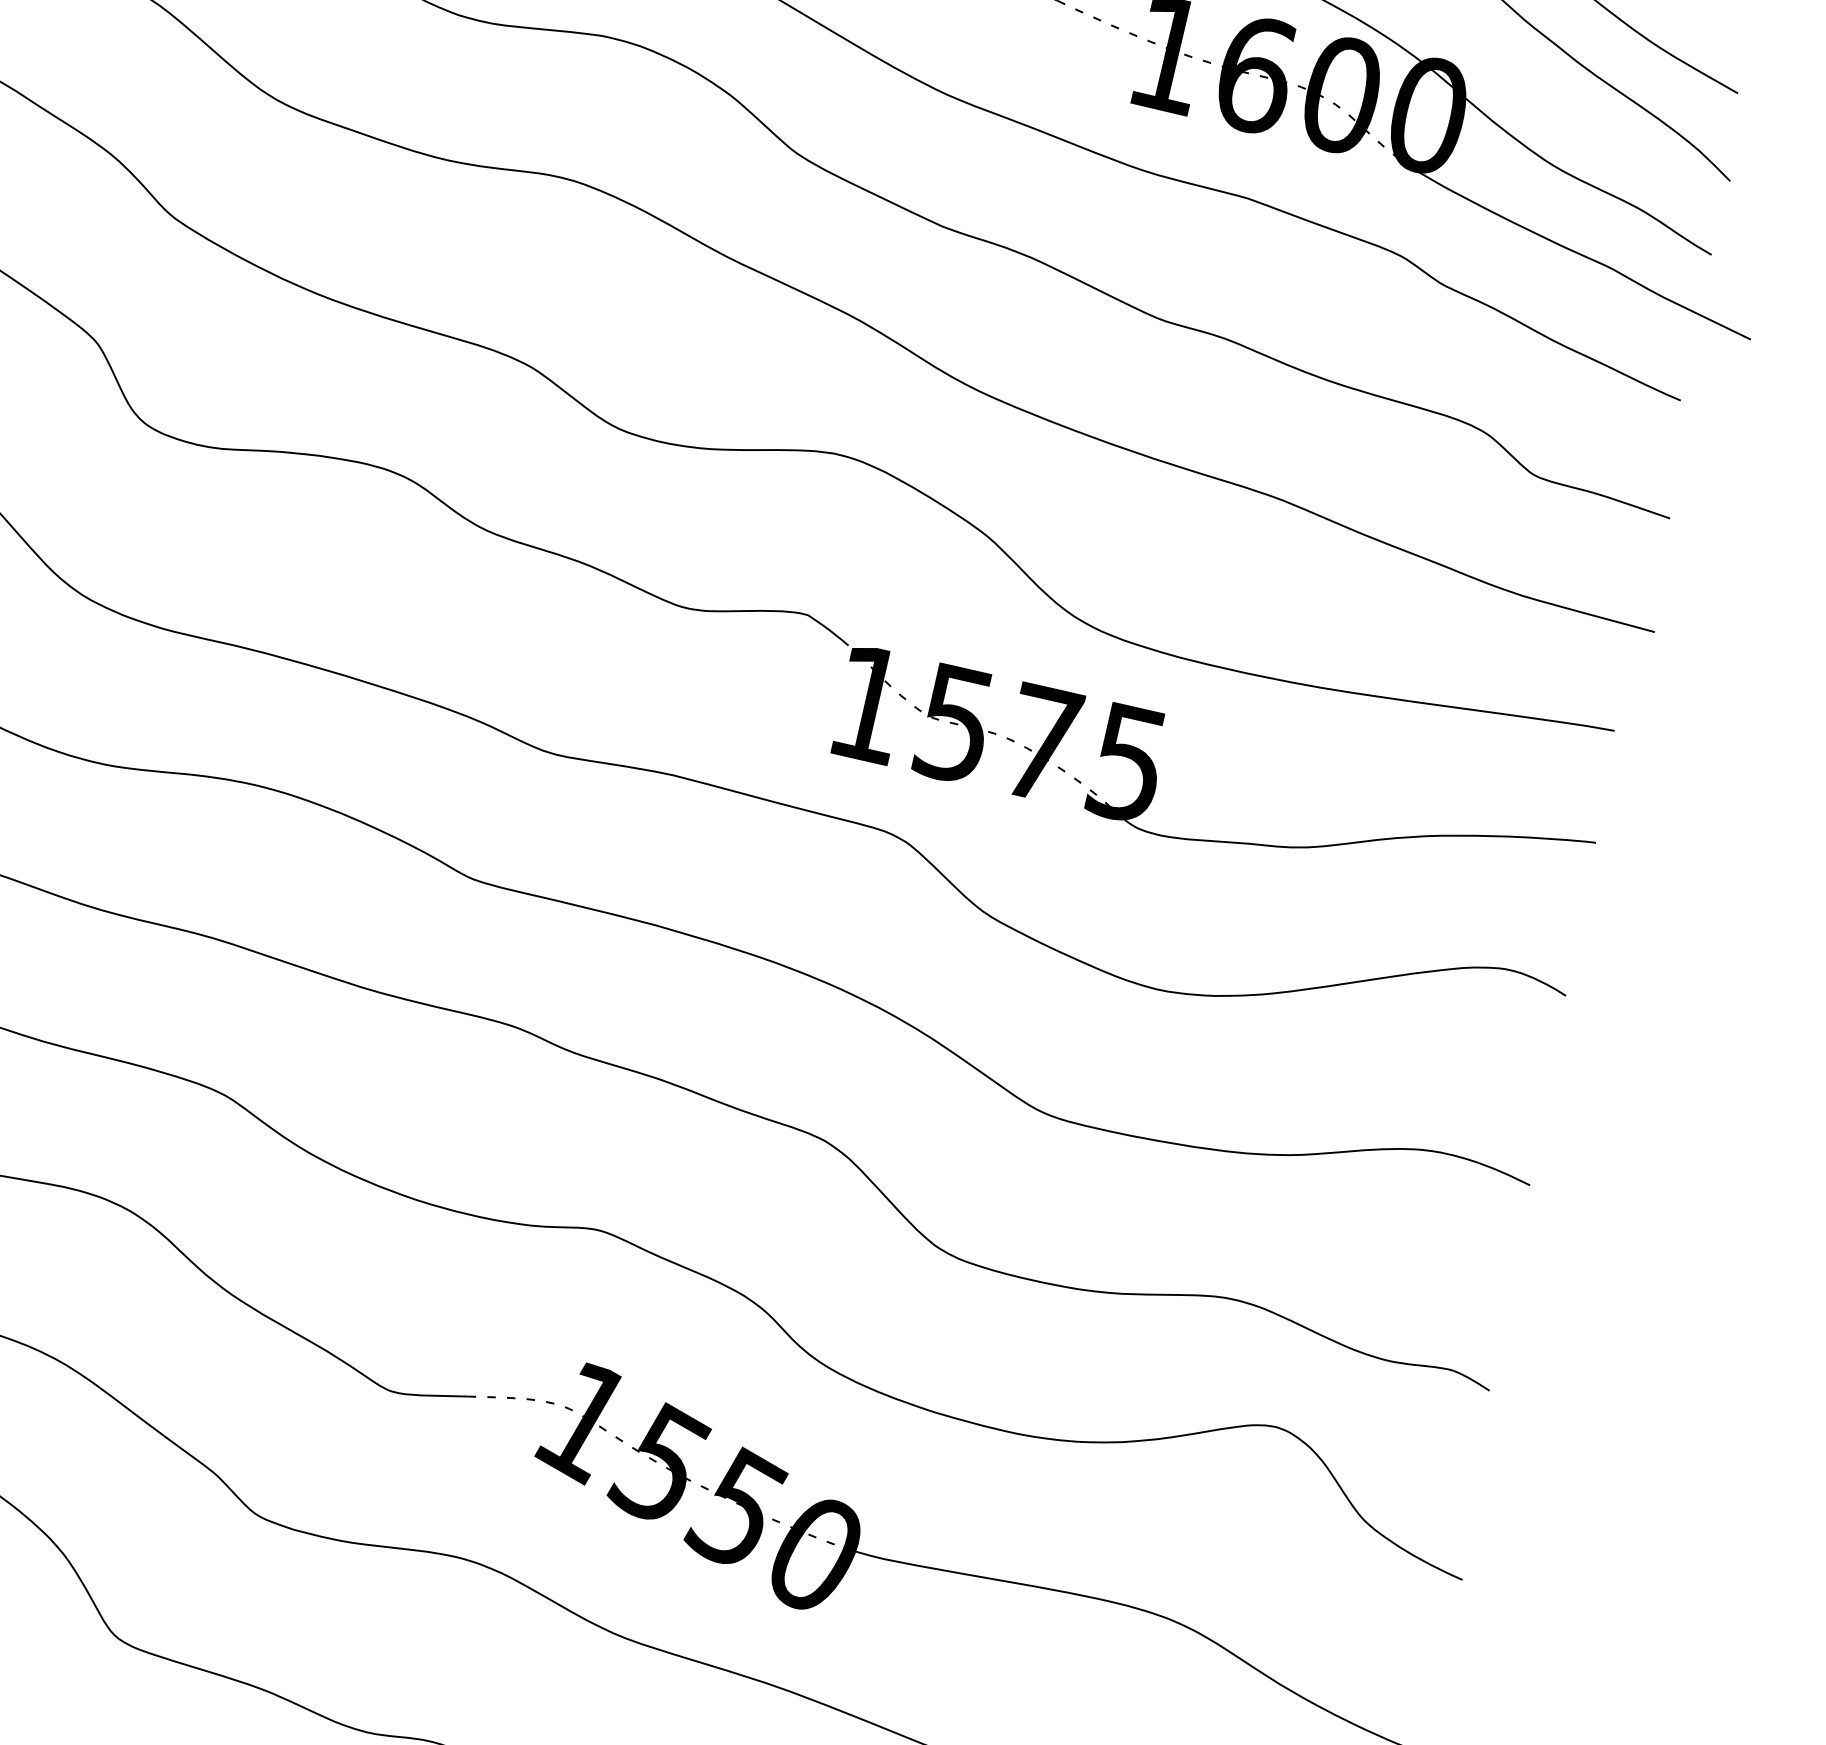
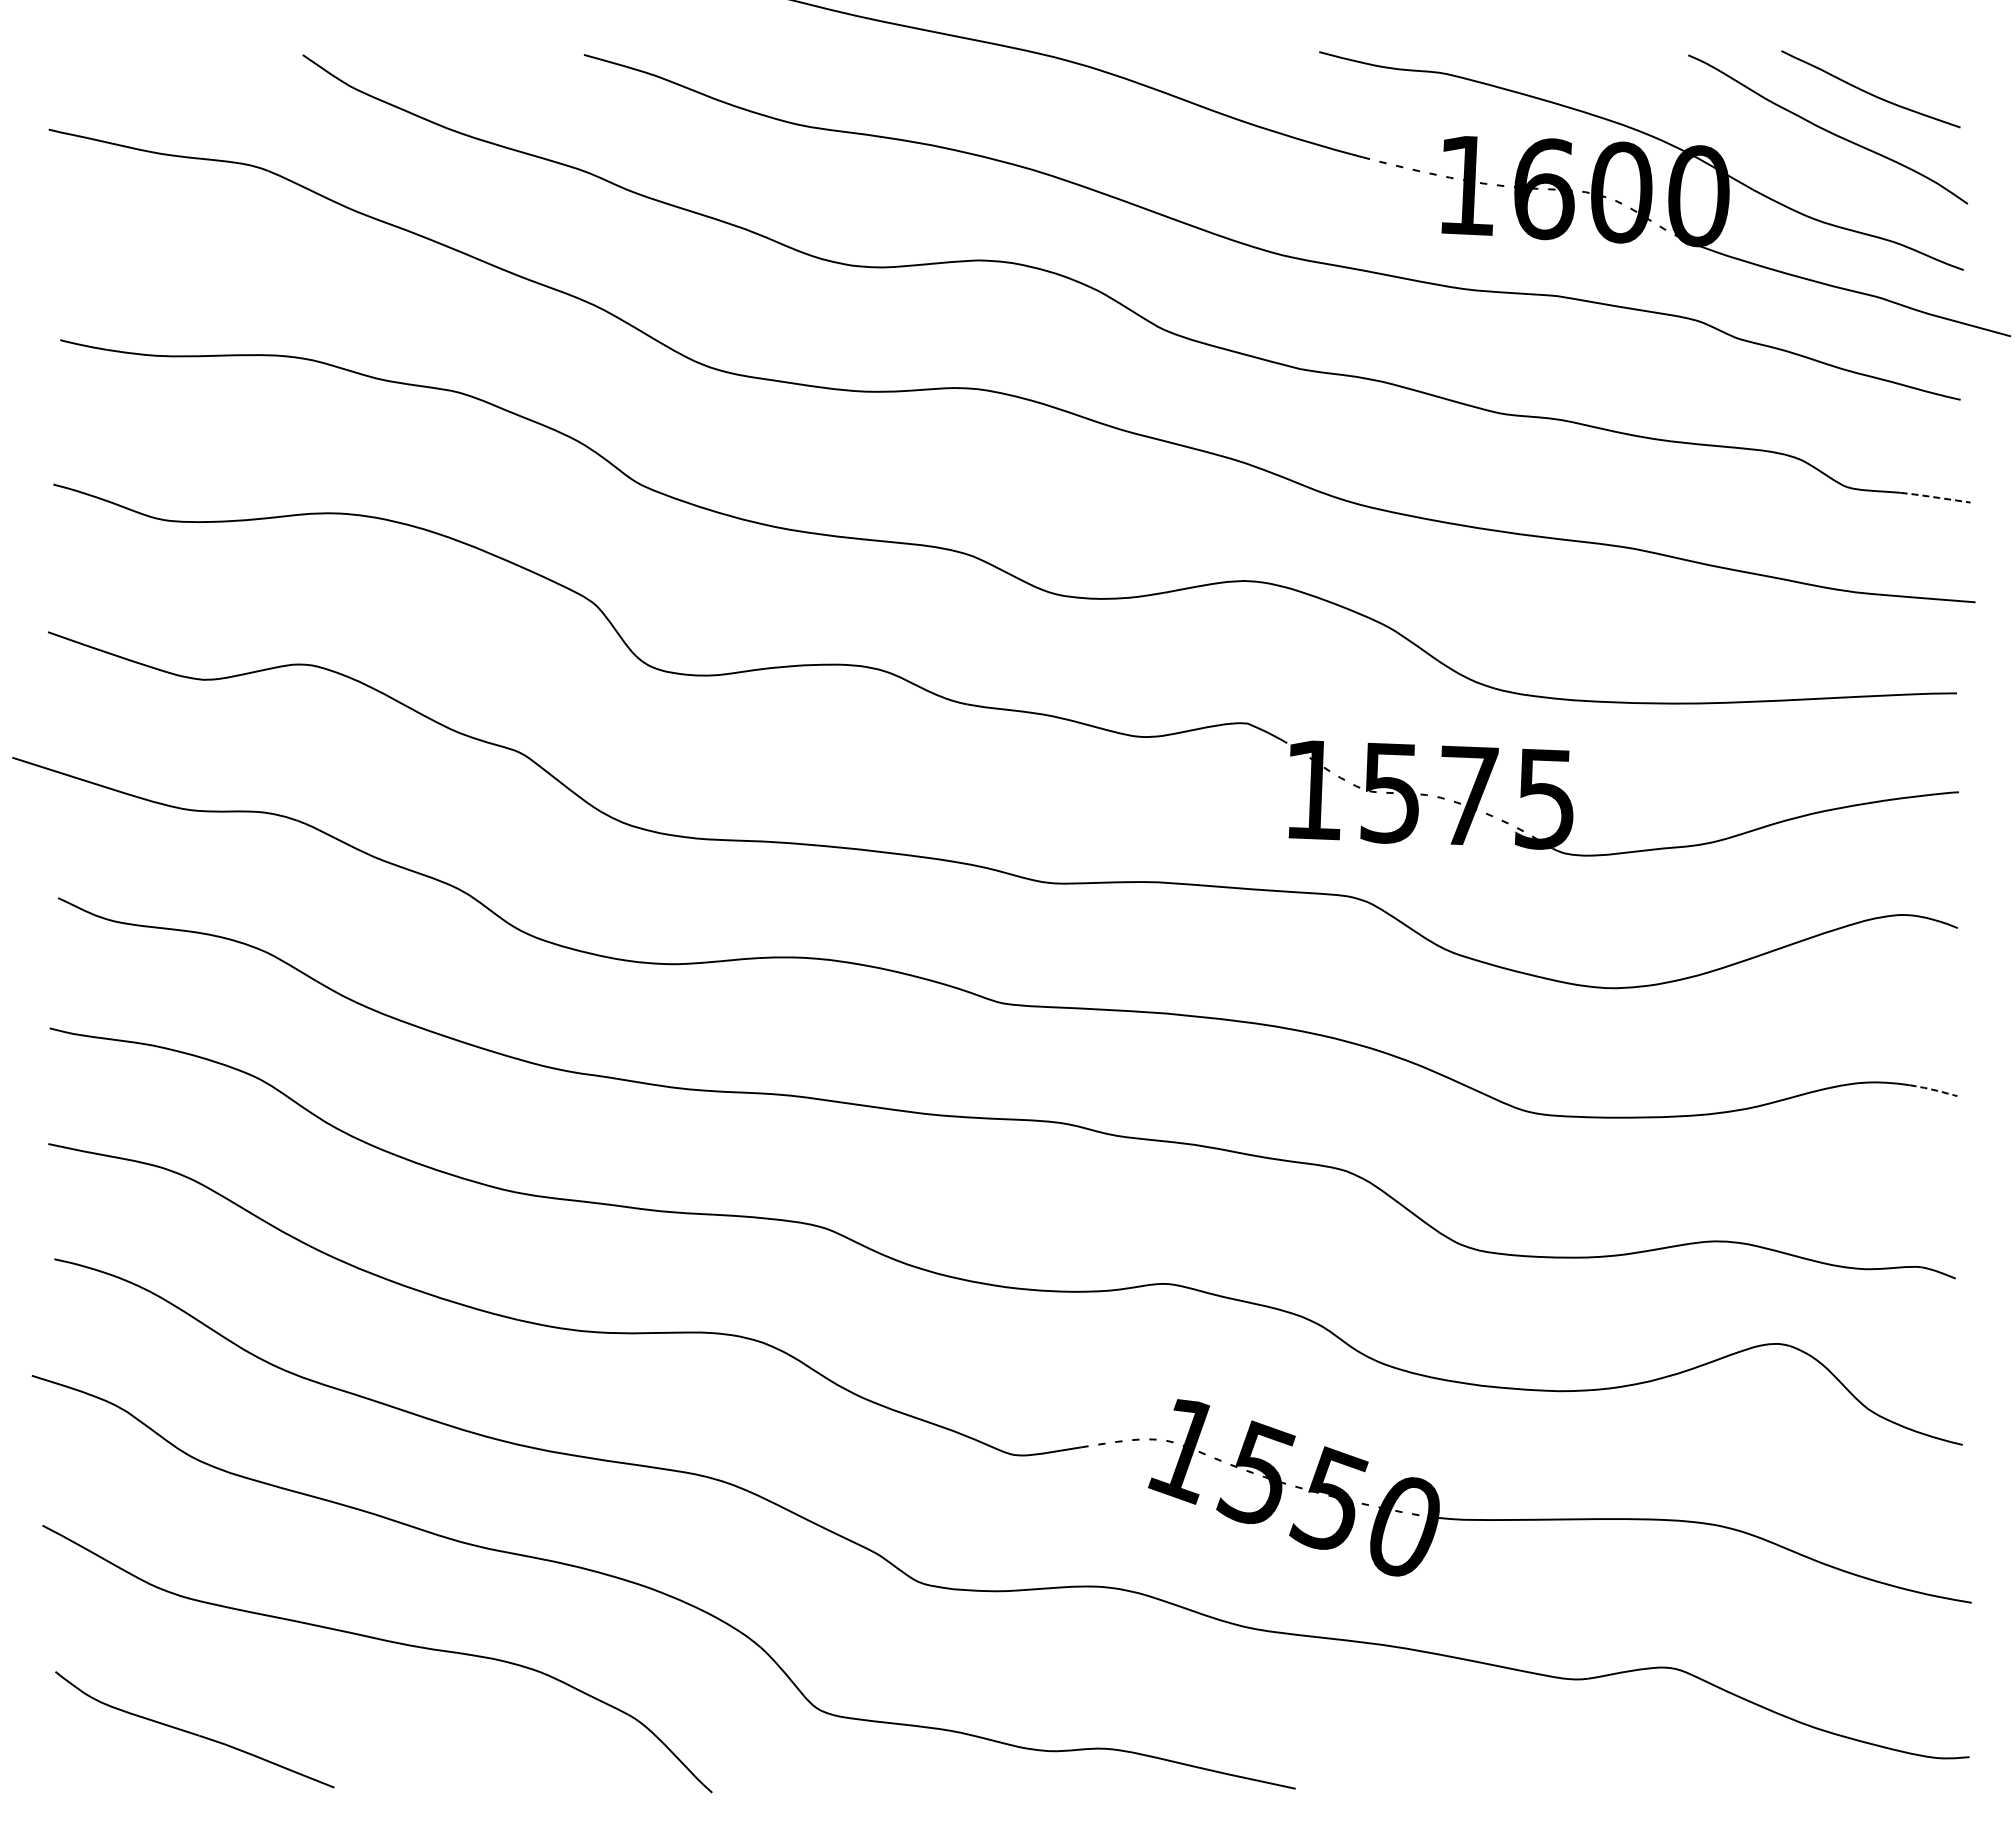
line: (1631, 505) -> (1935, 497), solid -> dashed
line: (1505, 1174) -> (1934, 1090), solid -> dashed

